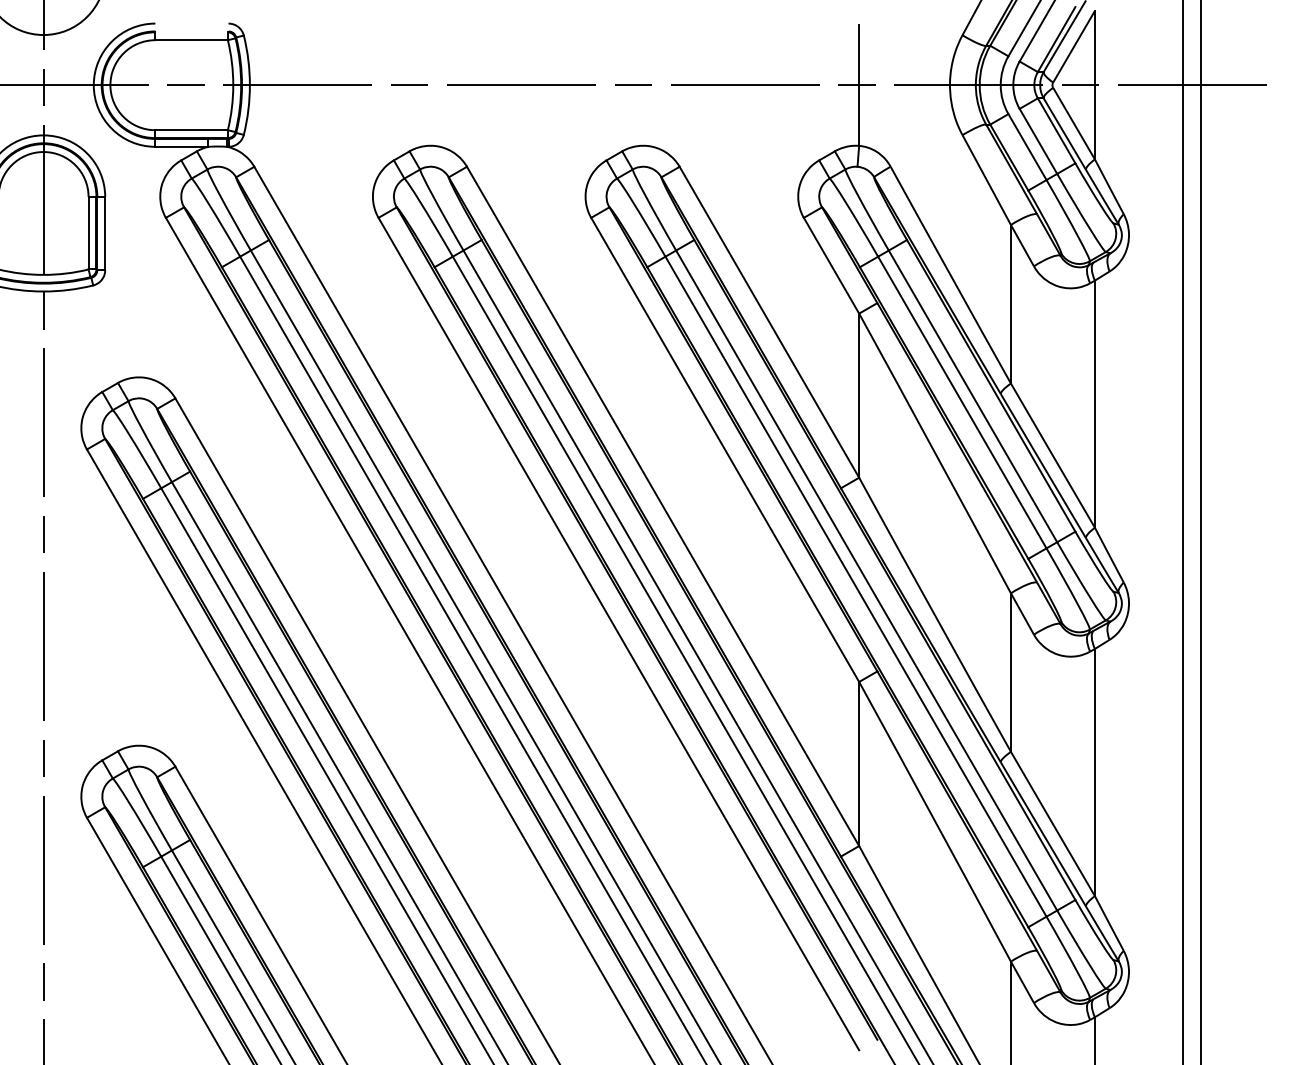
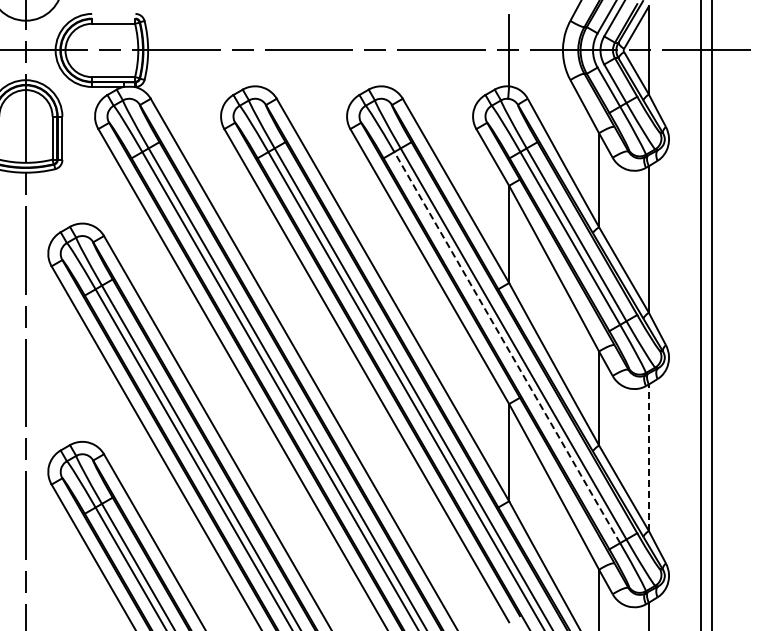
line: (856, 586) -> (507, 347), solid -> dashed
line: (1094, 772) -> (648, 457), solid -> dashed

